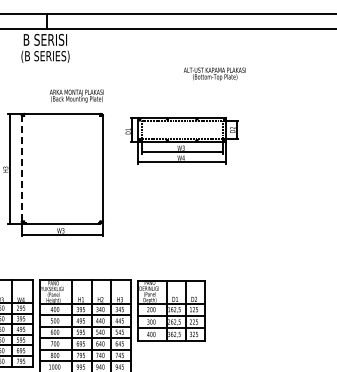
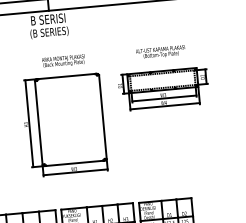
text: (214, 73) -> (160, 51), moved
text: (76, 95) -> (63, 60), moved
line: (21, 169) -> (38, 123), dashed -> solid

